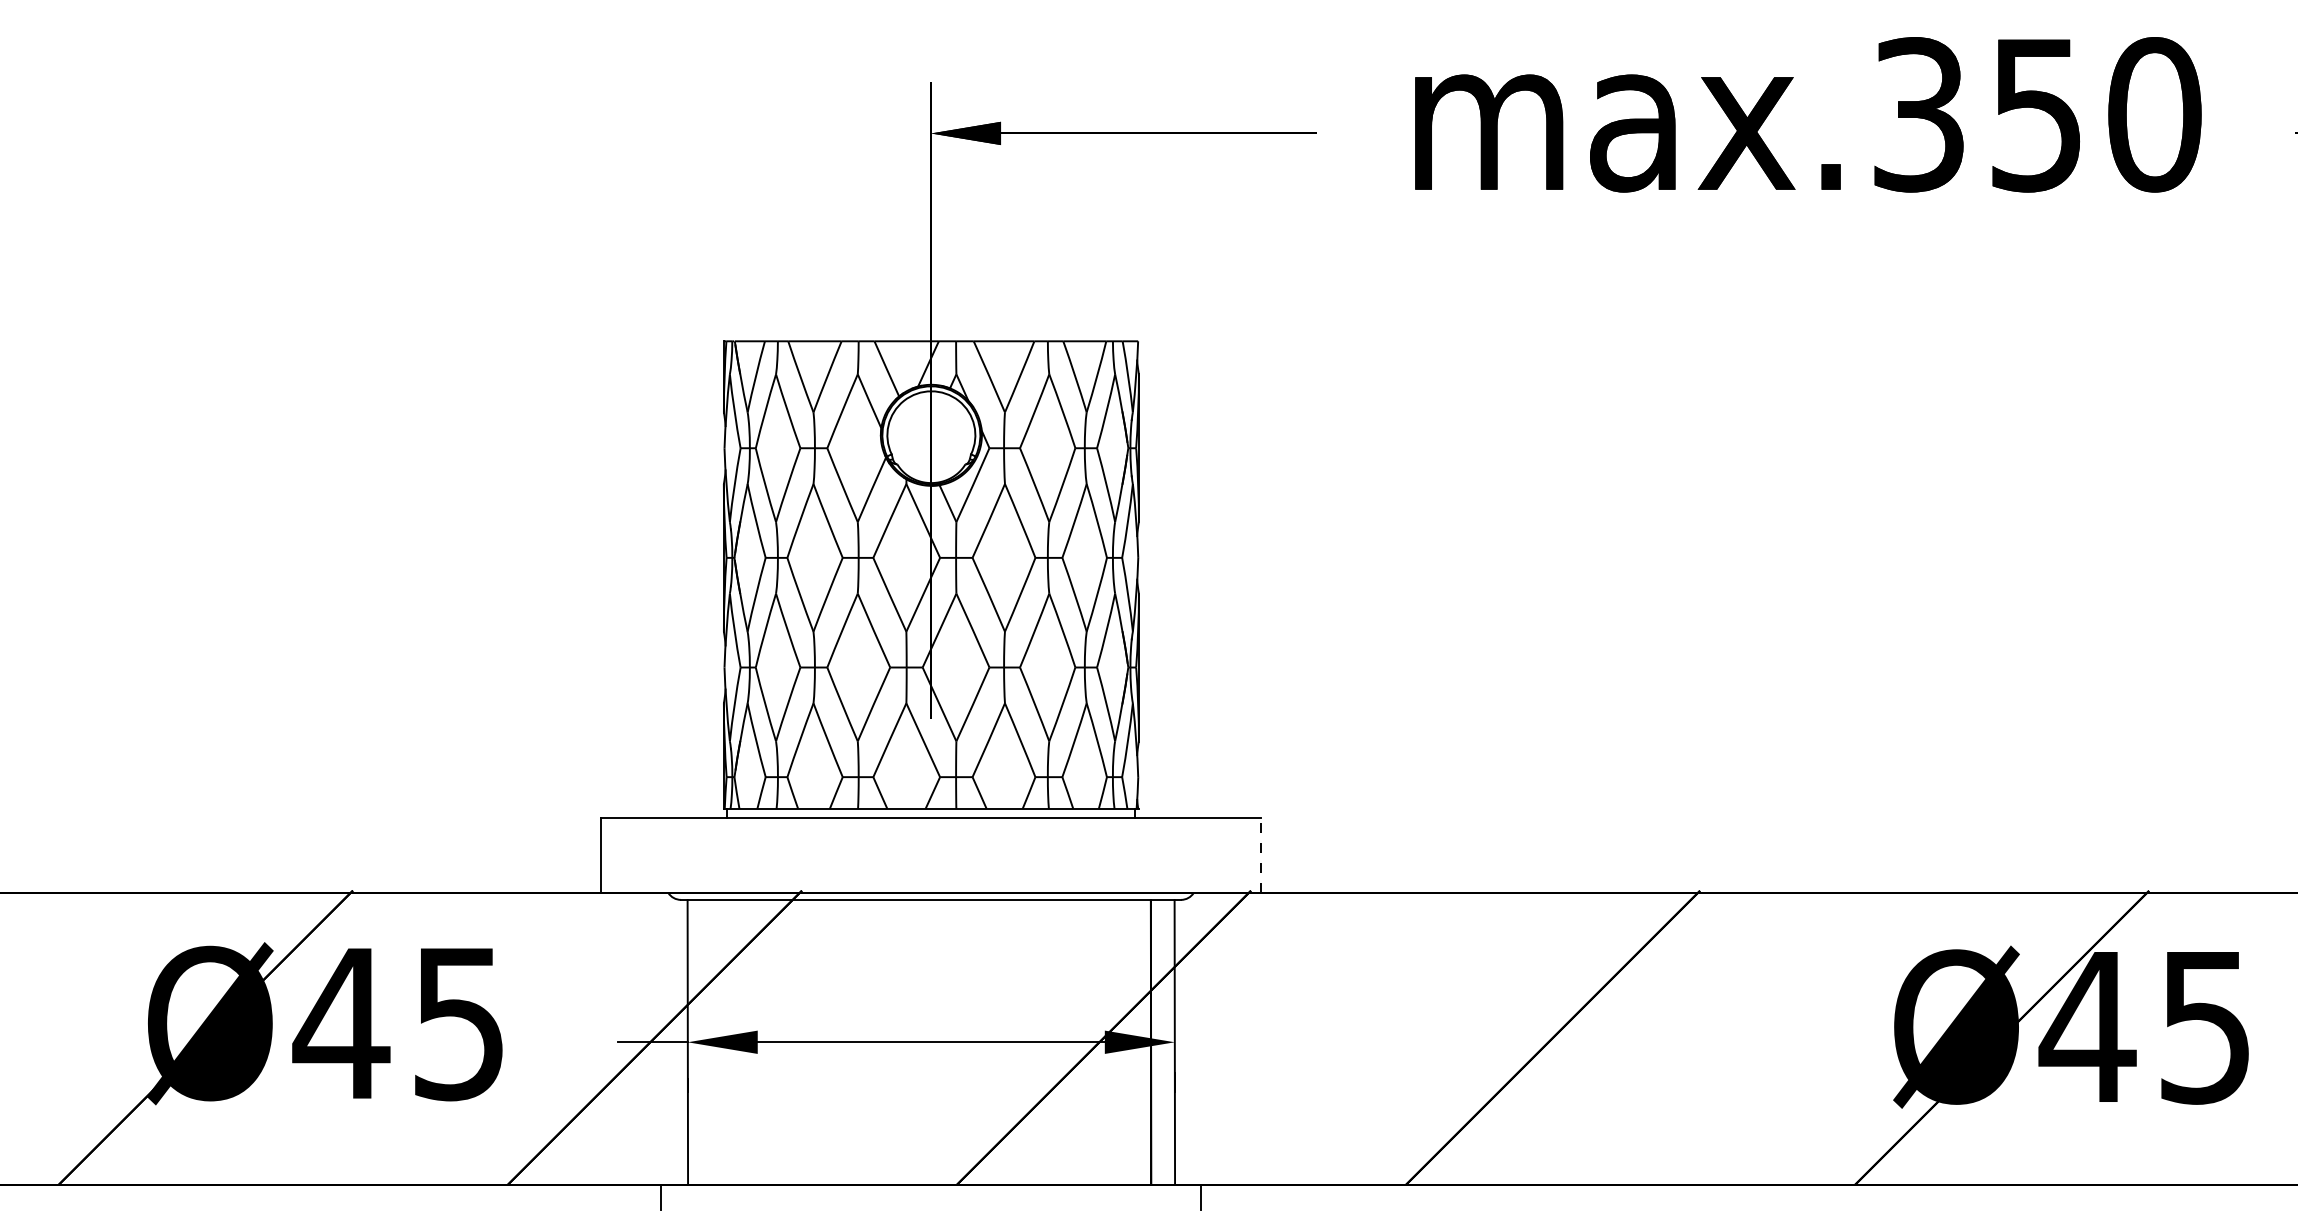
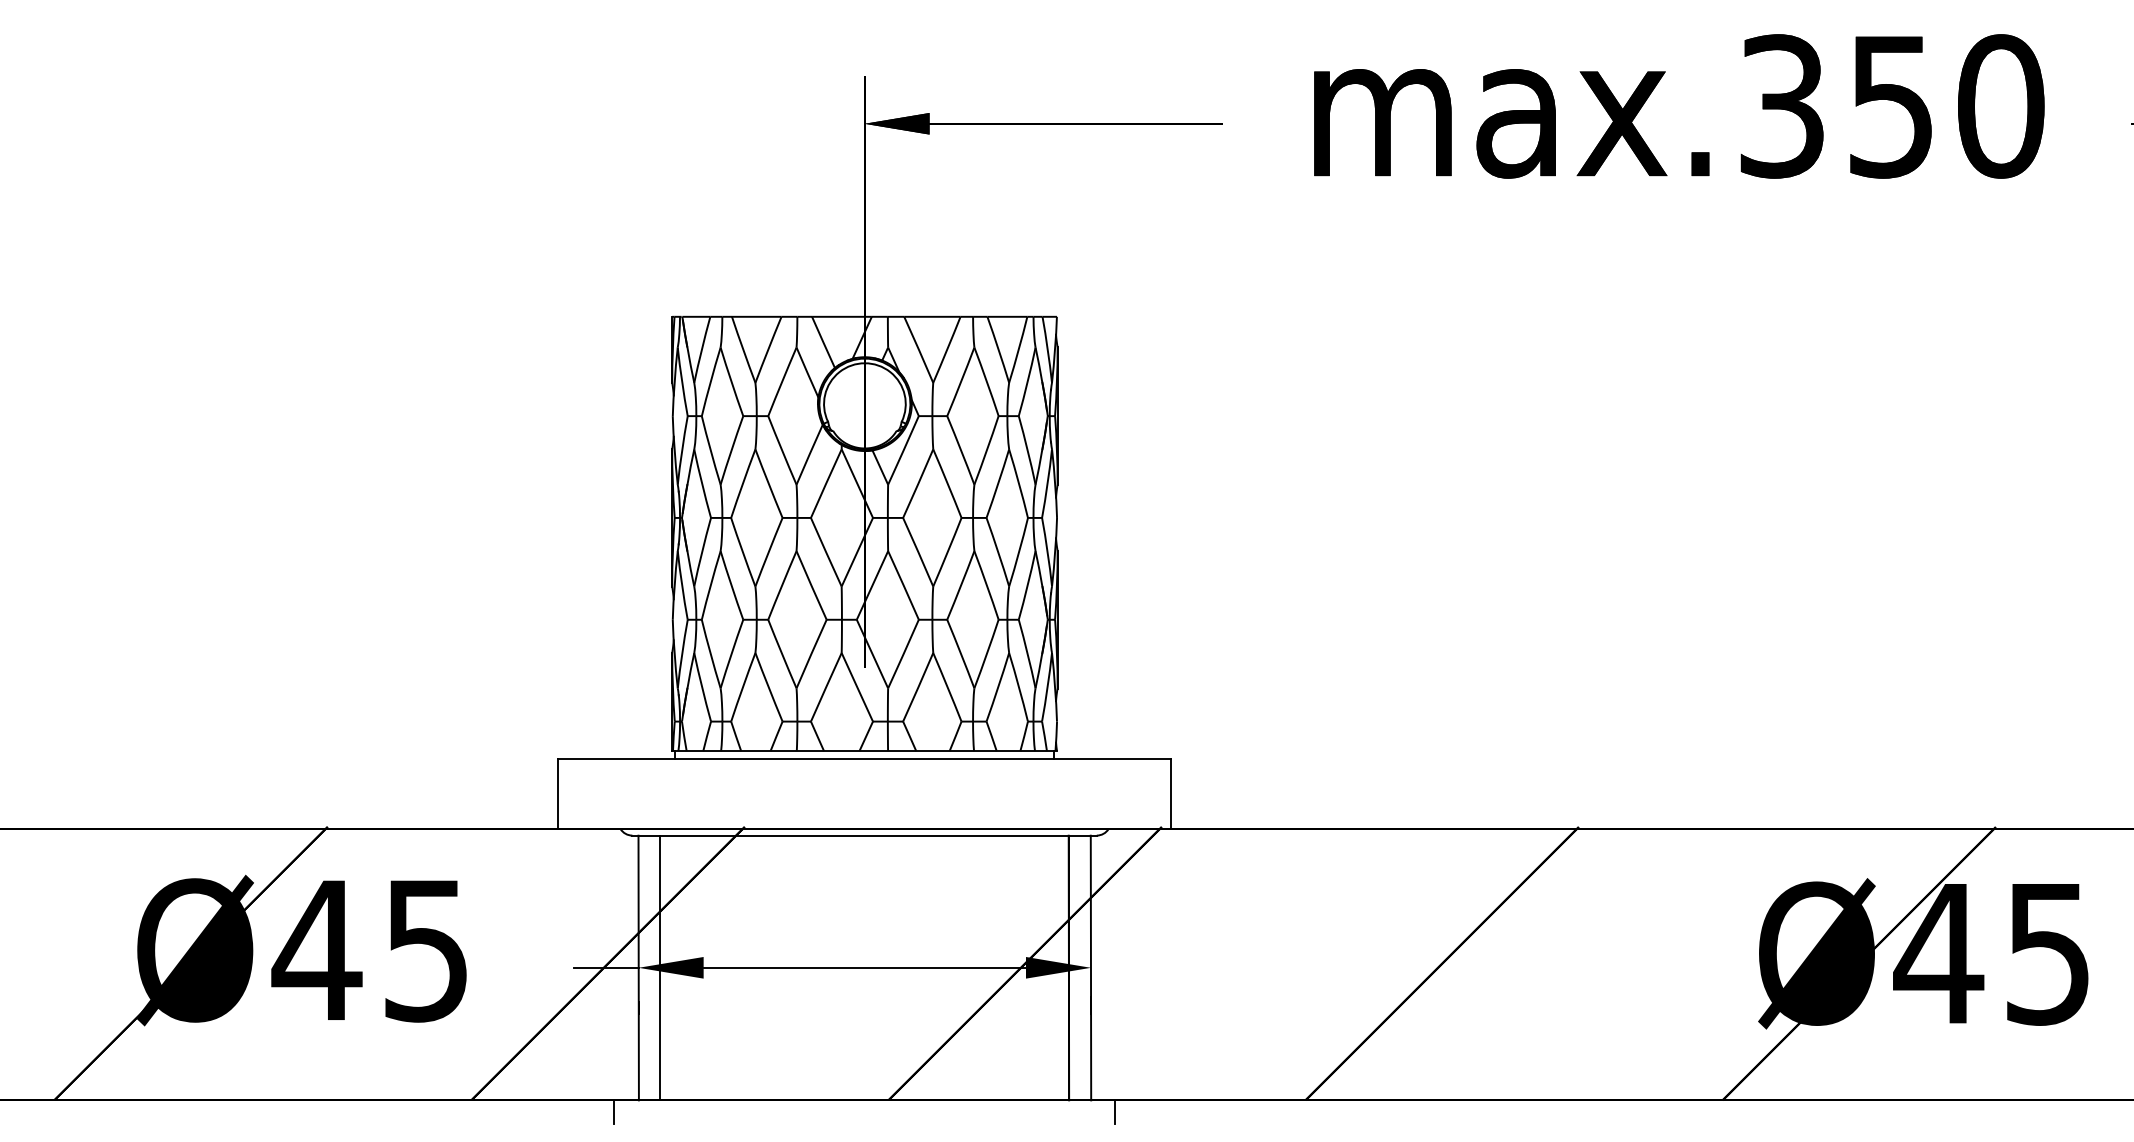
line: (1261, 855) -> (1171, 794), dashed -> solid
line: (711, 1042) -> (660, 968), added

